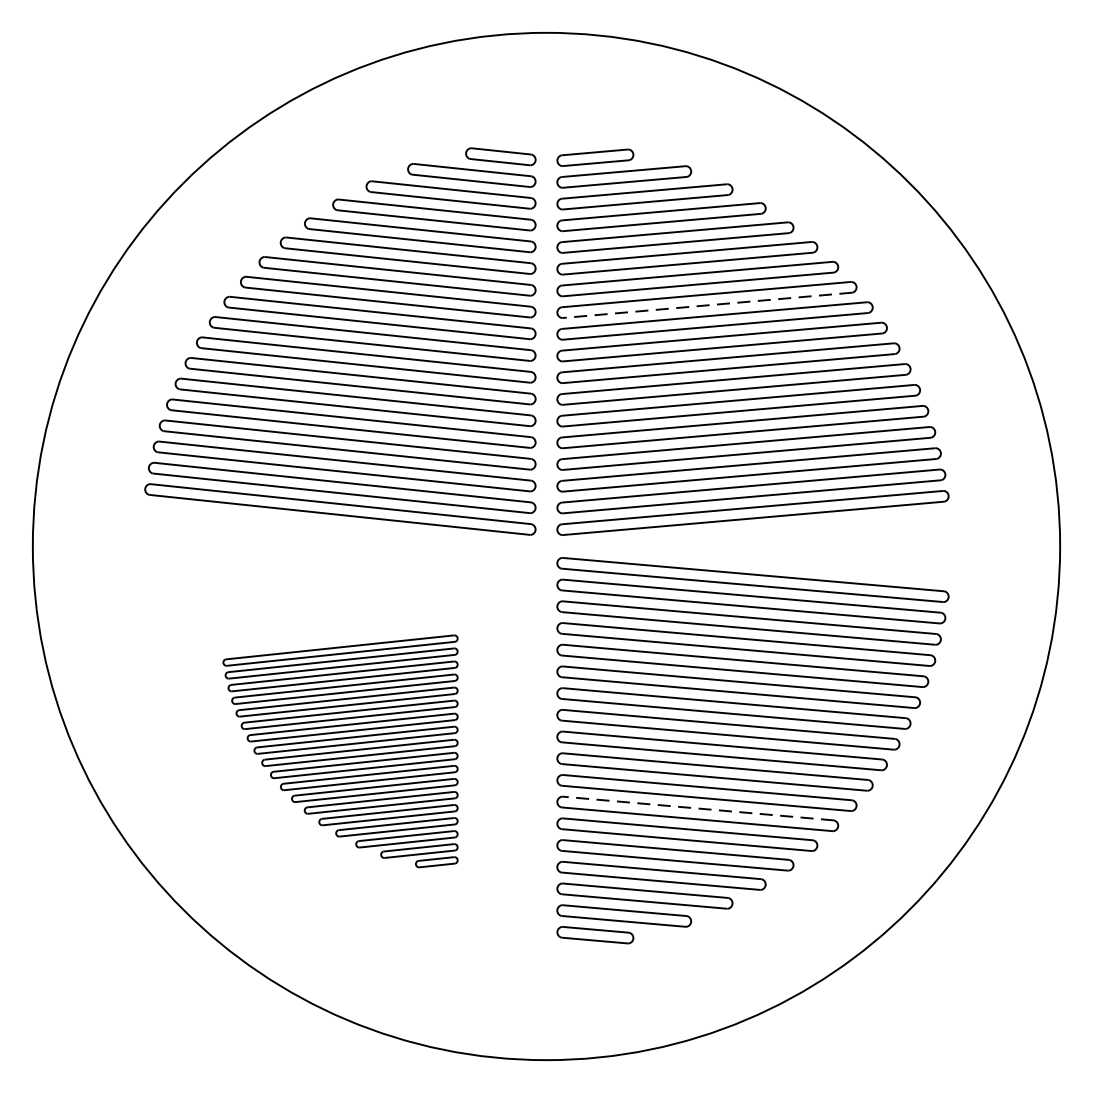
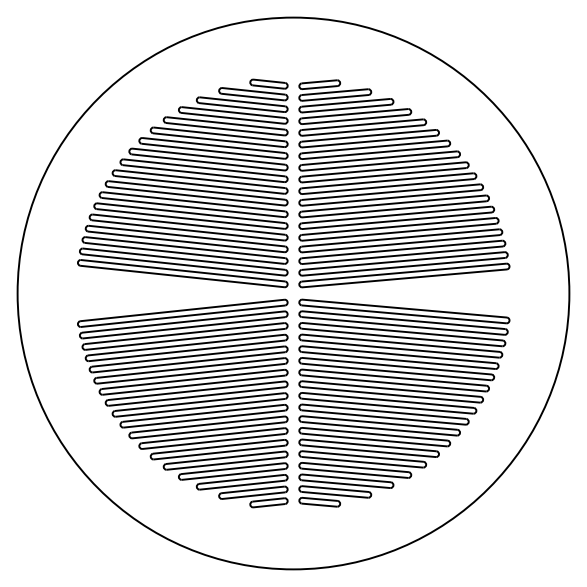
line: (706, 306) -> (379, 164), dashed -> solid
part: (339, 751) -> (182, 403), size x1.67
line: (697, 809) -> (374, 434), dashed -> solid

